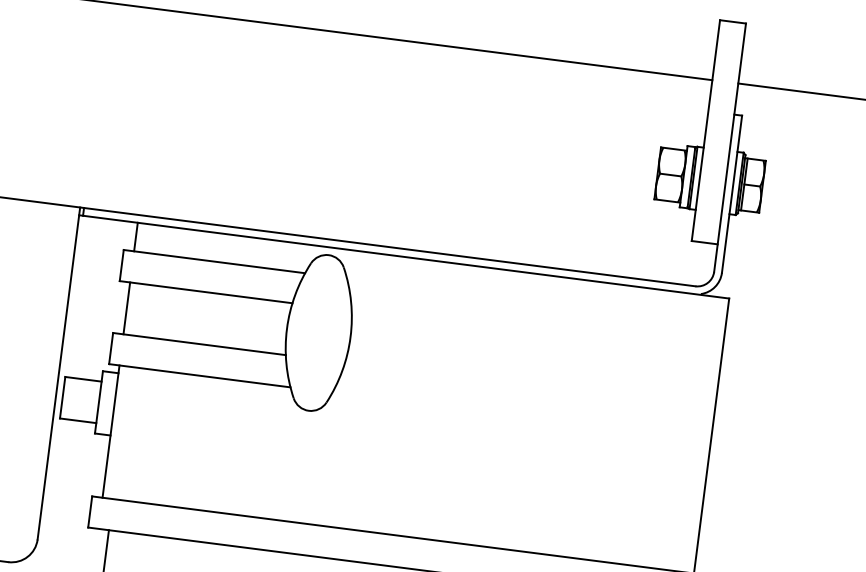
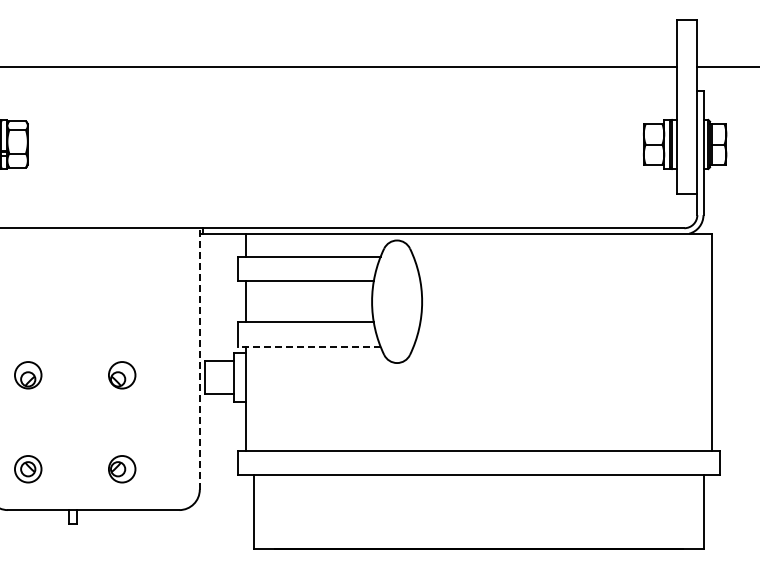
line: (58, 372) -> (199, 358), solid -> dashed
line: (198, 375) -> (308, 346), solid -> dashed

